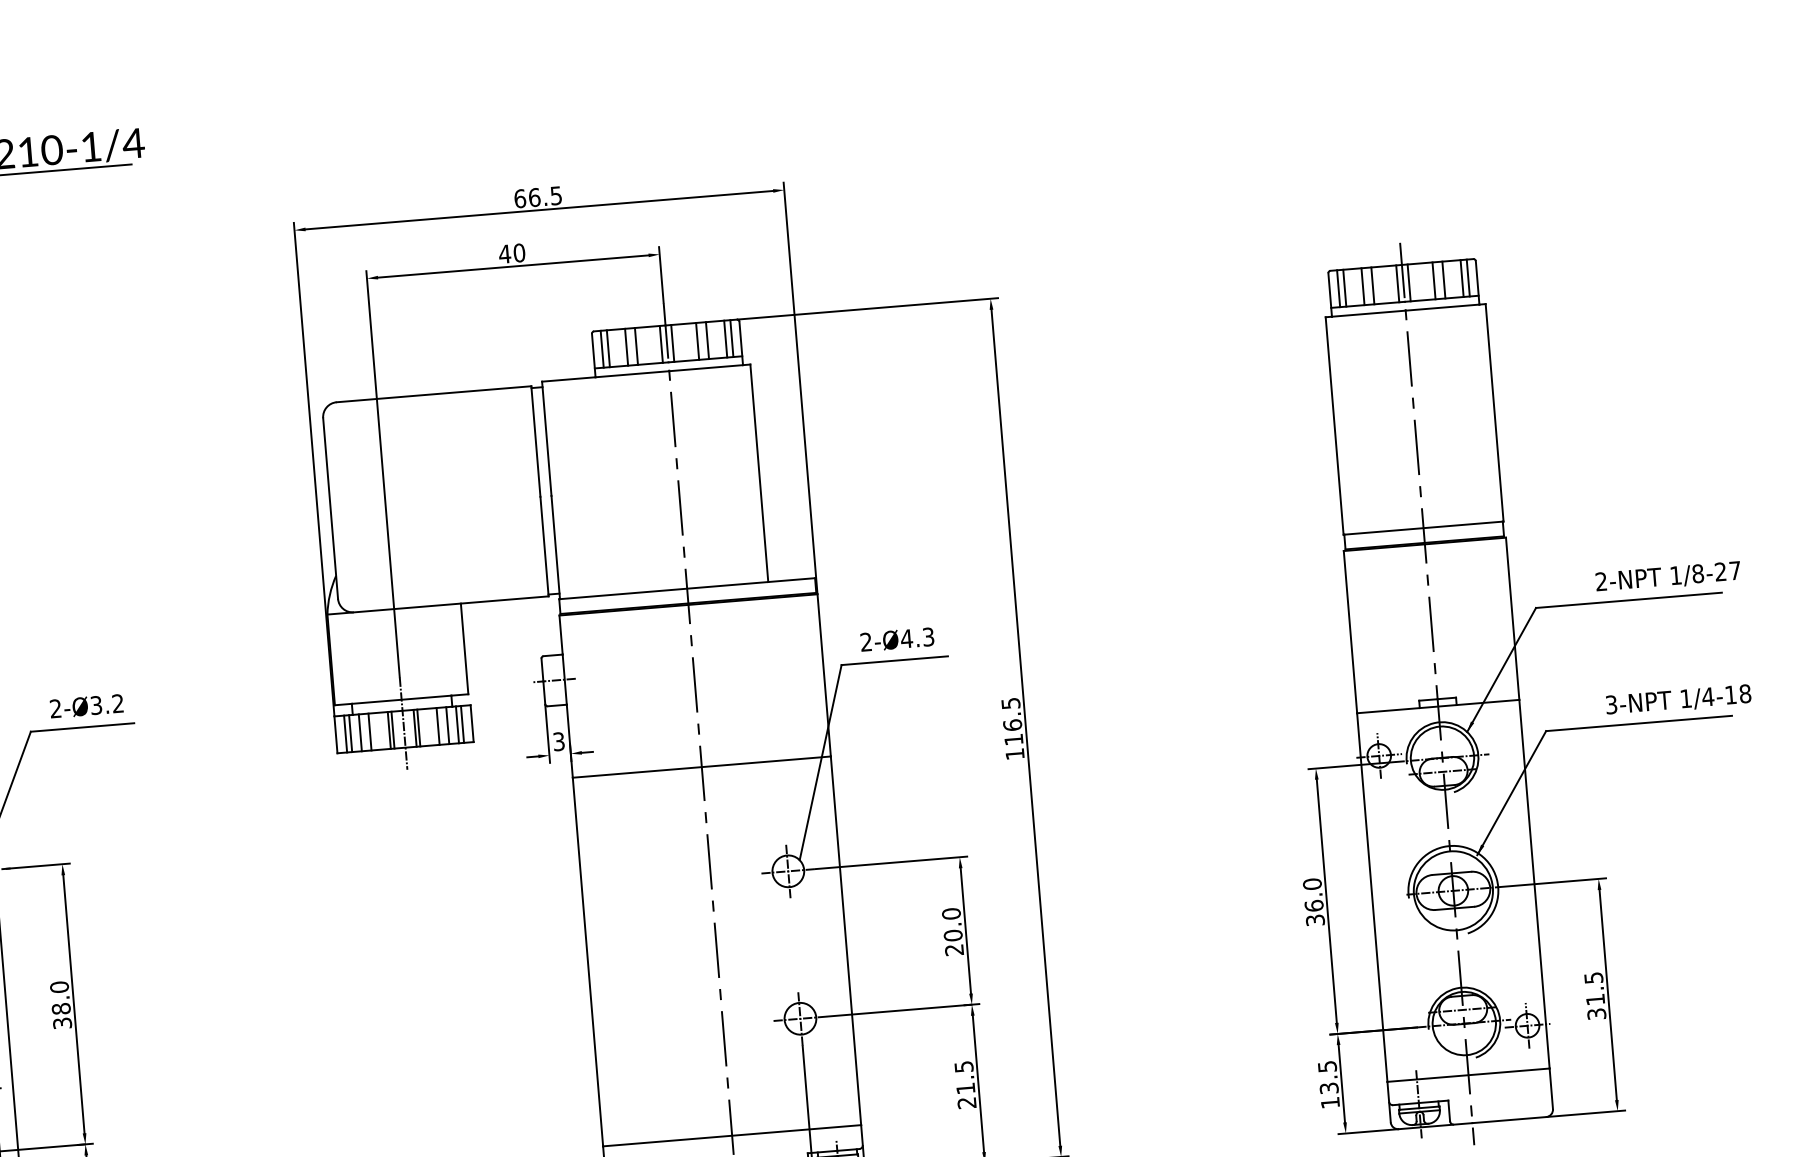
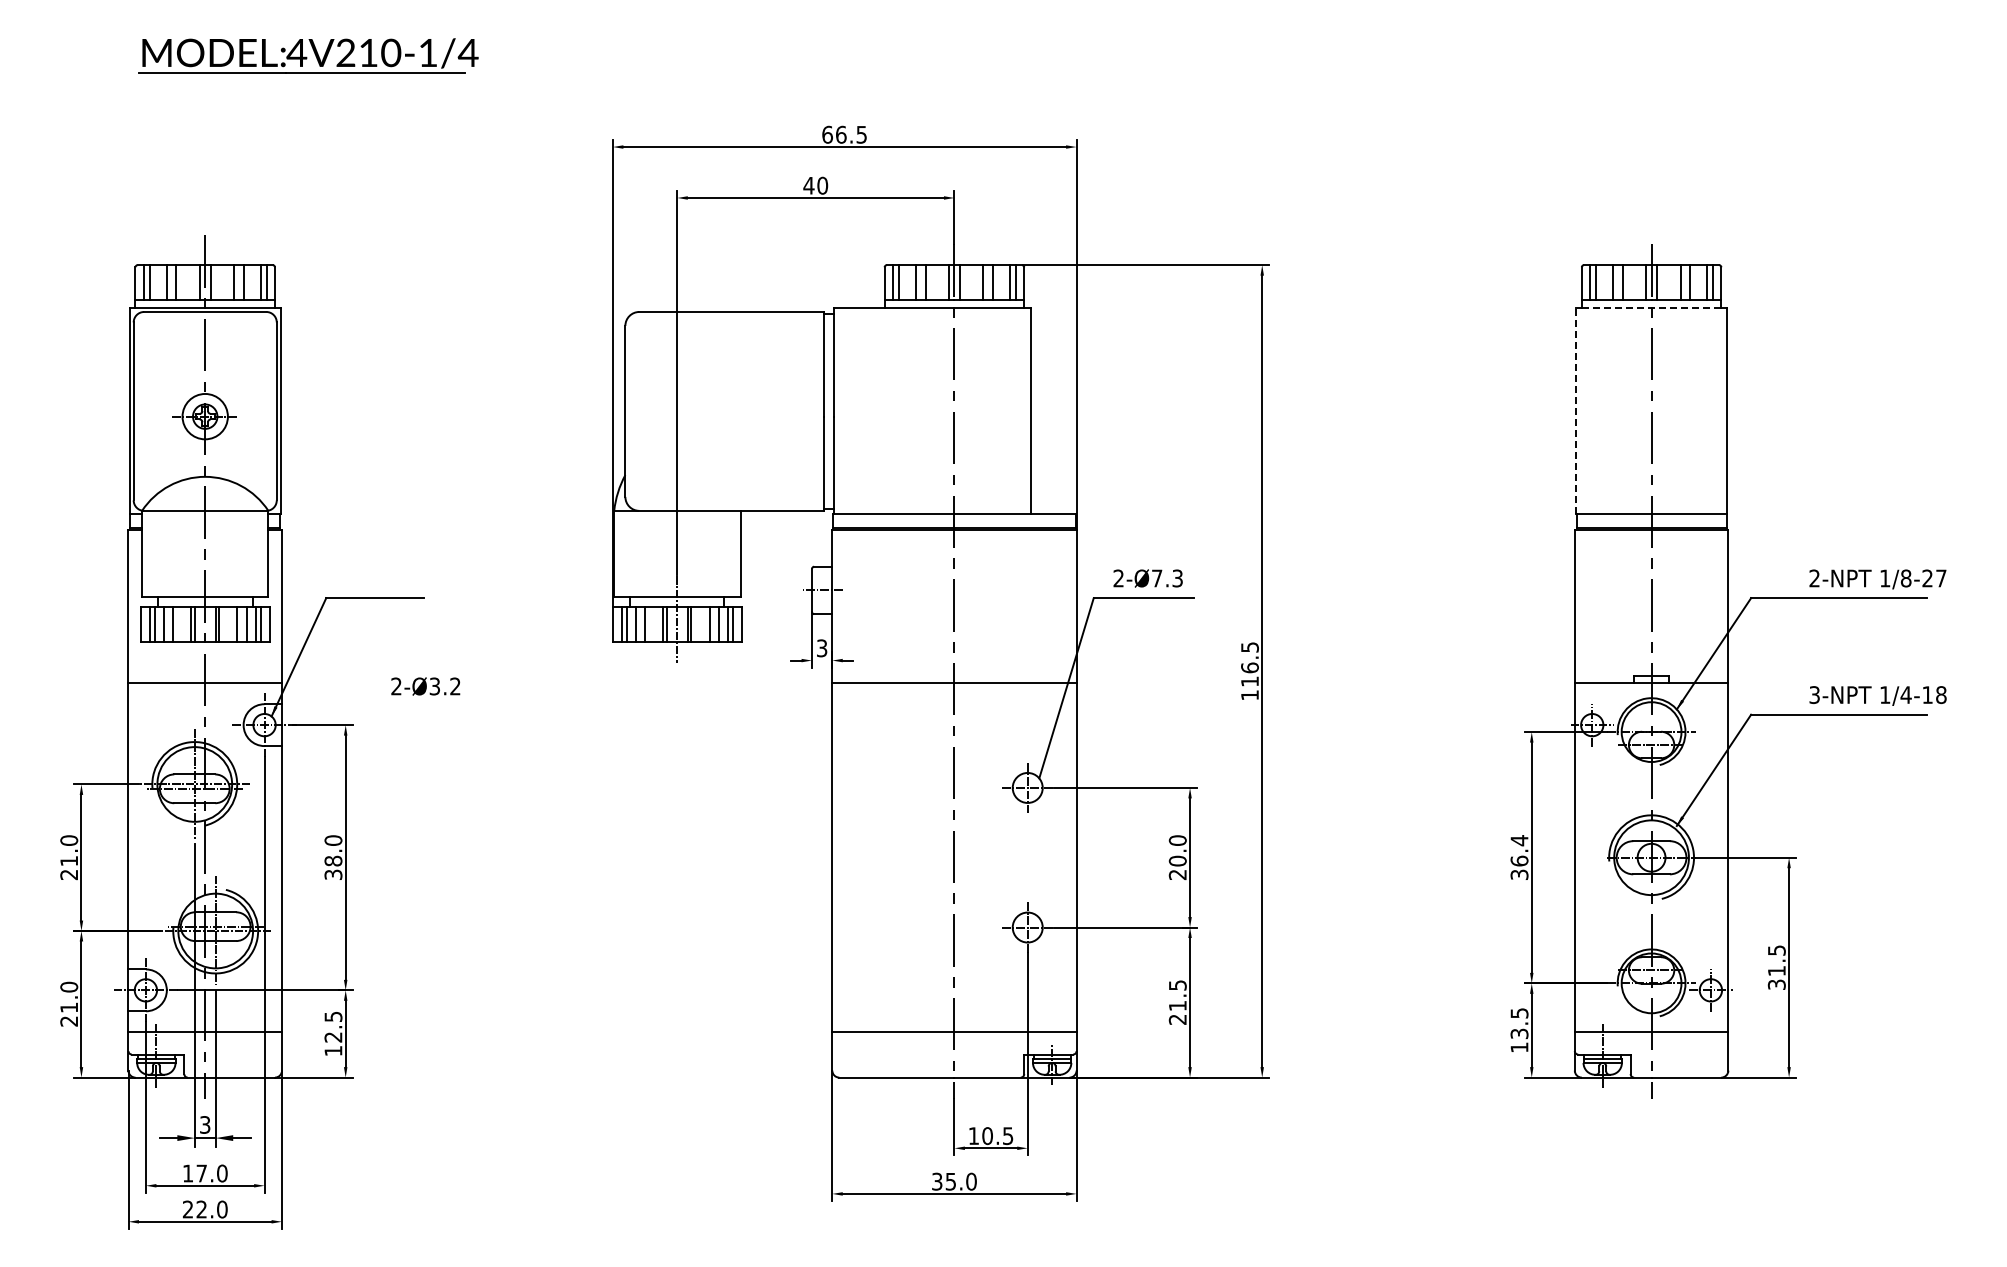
line: (1405, 310) -> (1651, 308), solid -> dashed
line: (1334, 426) -> (1575, 411), solid -> dashed
text: (906, 638) -> (1156, 578), 2-Ø4.3 -> 2-Ø7.3
text: (86, 706) -> (425, 686), moved
text: (1312, 884) -> (1519, 840), 36.0 -> 36.4

